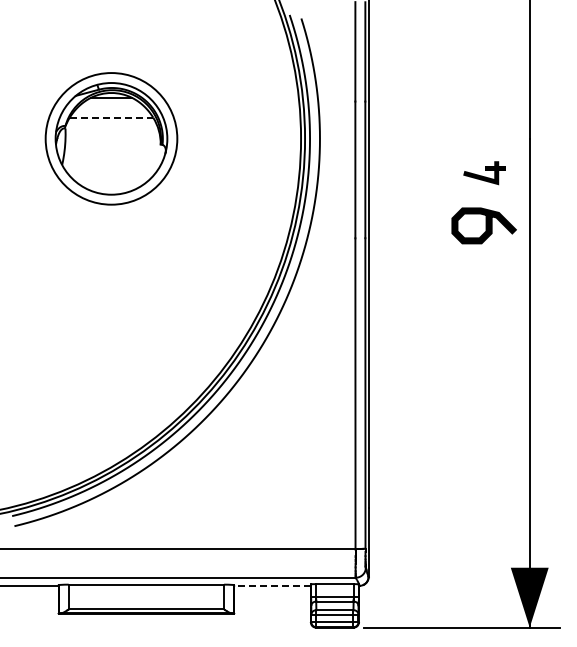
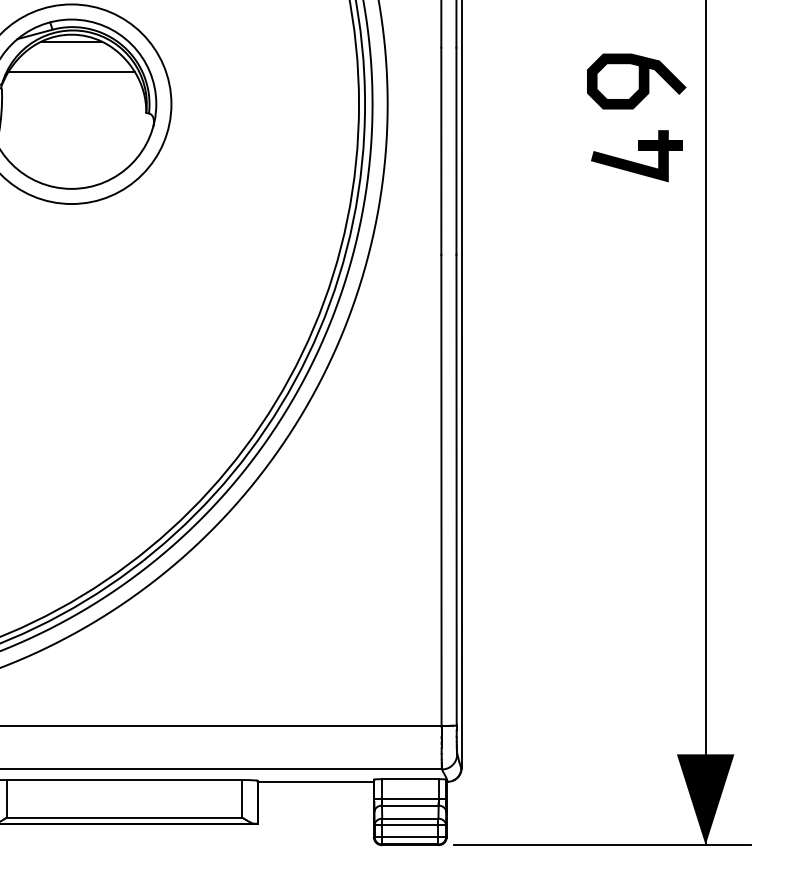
line: (111, 117) -> (71, 71), dashed -> solid
part: (484, 173) -> (637, 156), size x1.43
curve: (485, 225) -> (638, 80), moved
line: (272, 585) -> (315, 781), dashed -> solid

